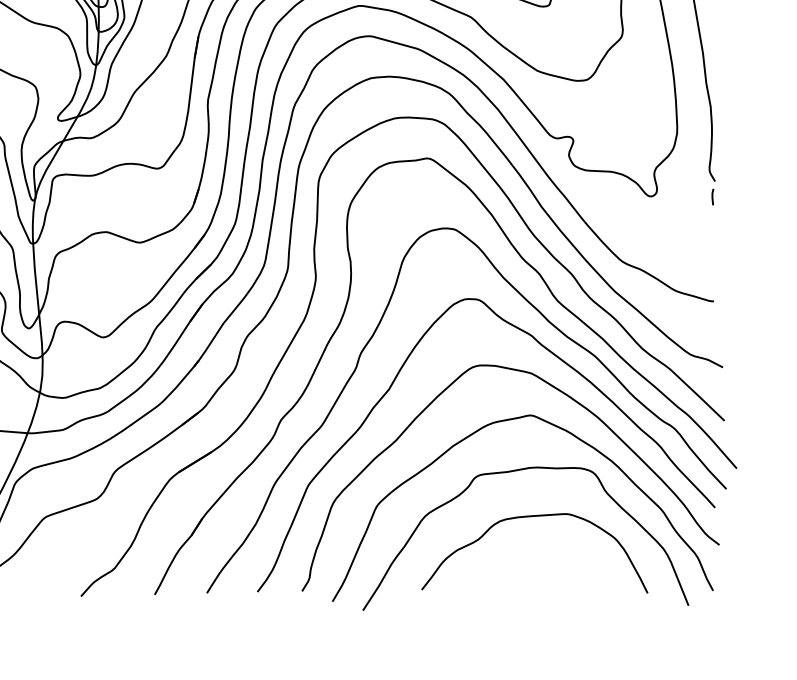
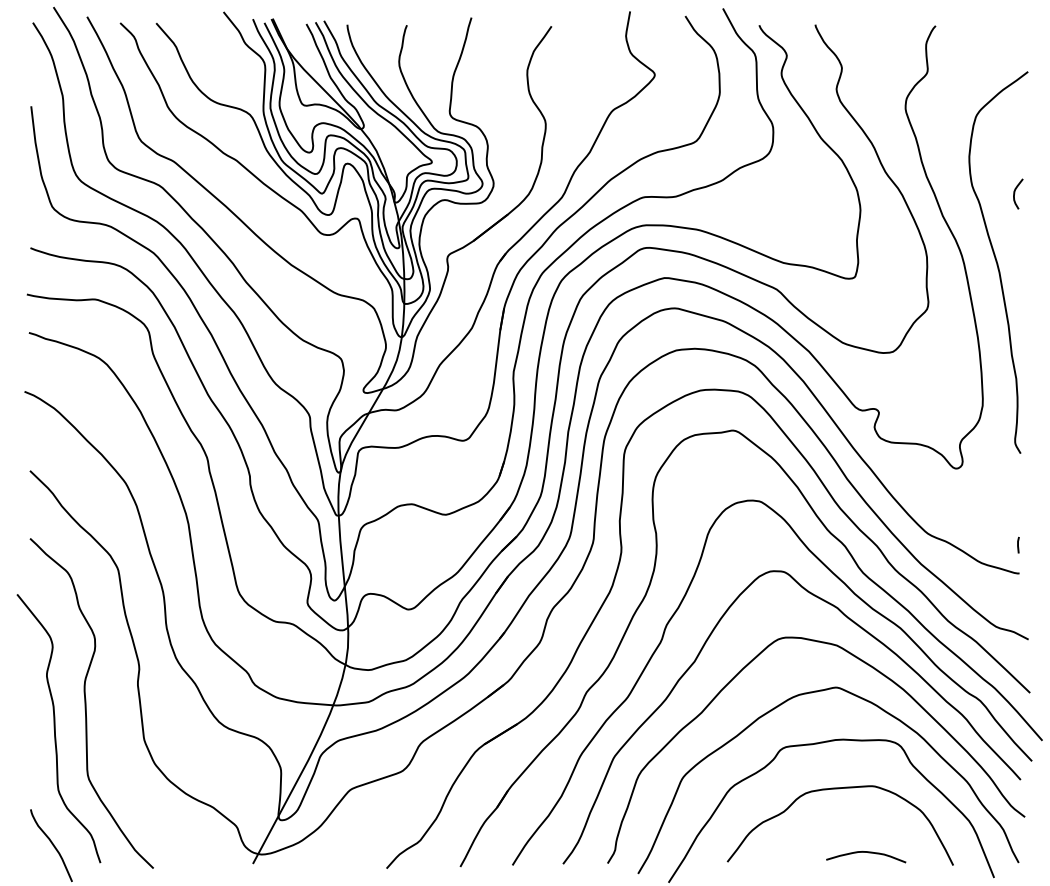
line: (712, 196) -> (1018, 544), moved
curve: (562, 581) -> (868, 853), added

